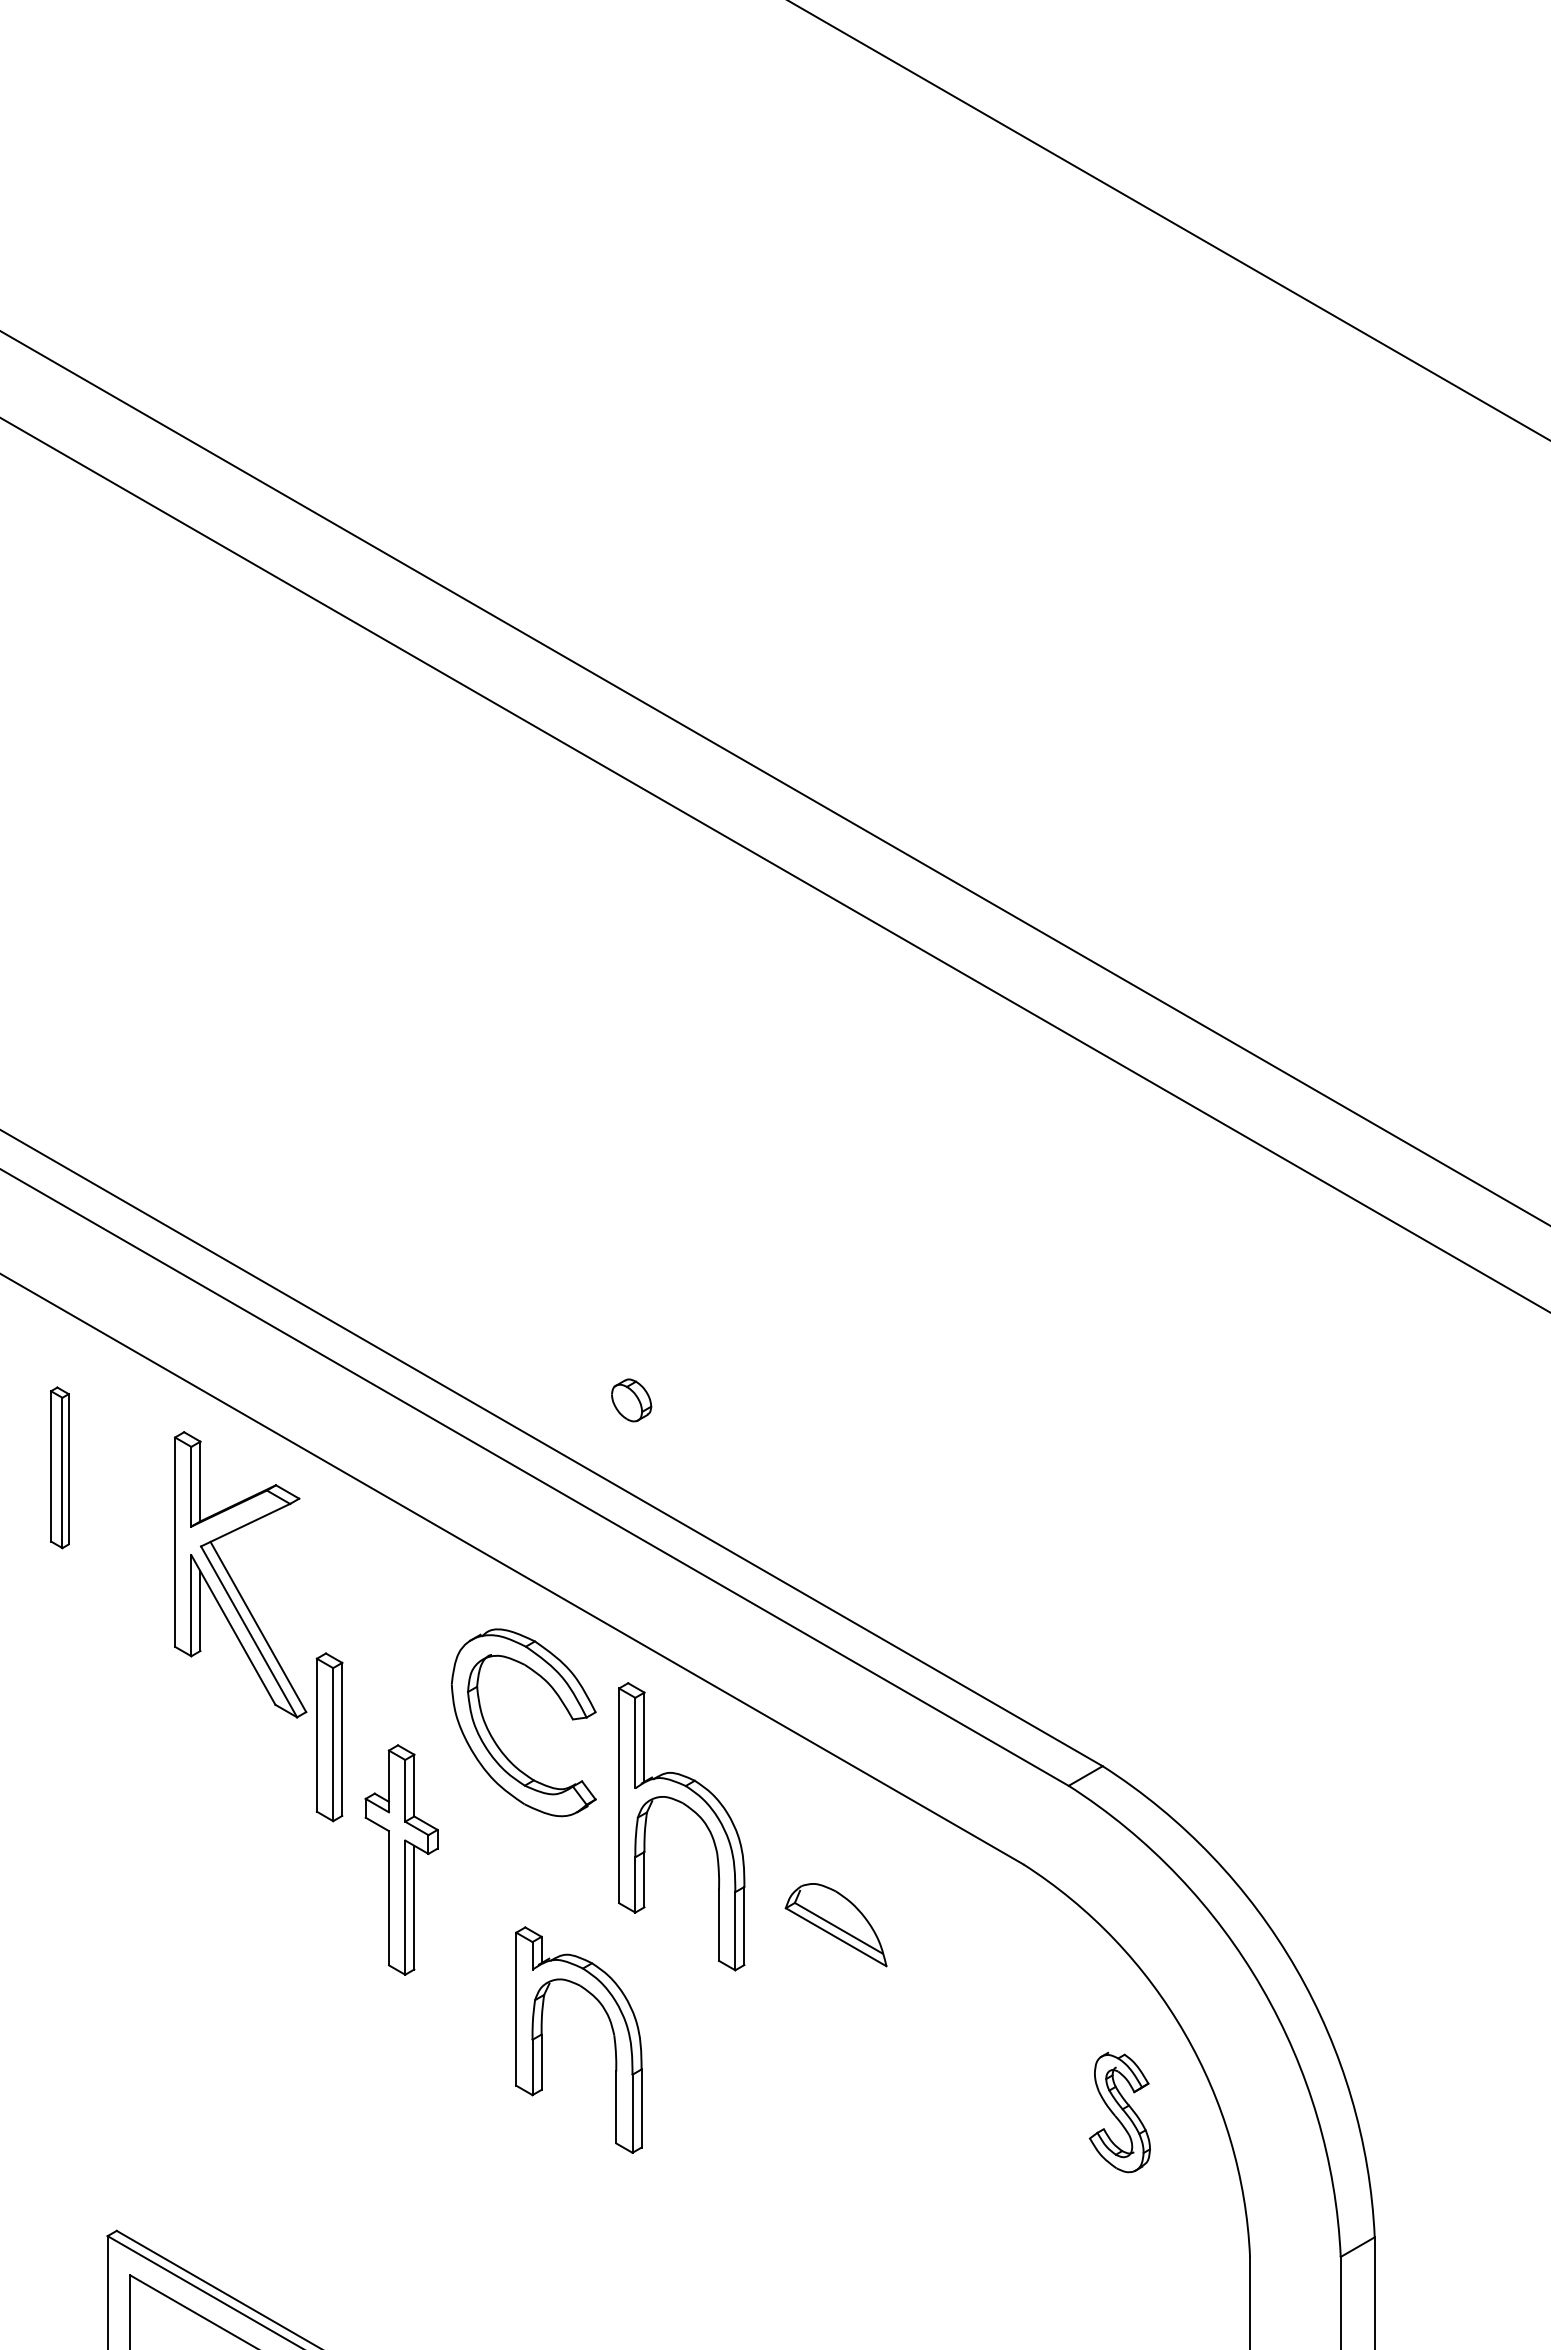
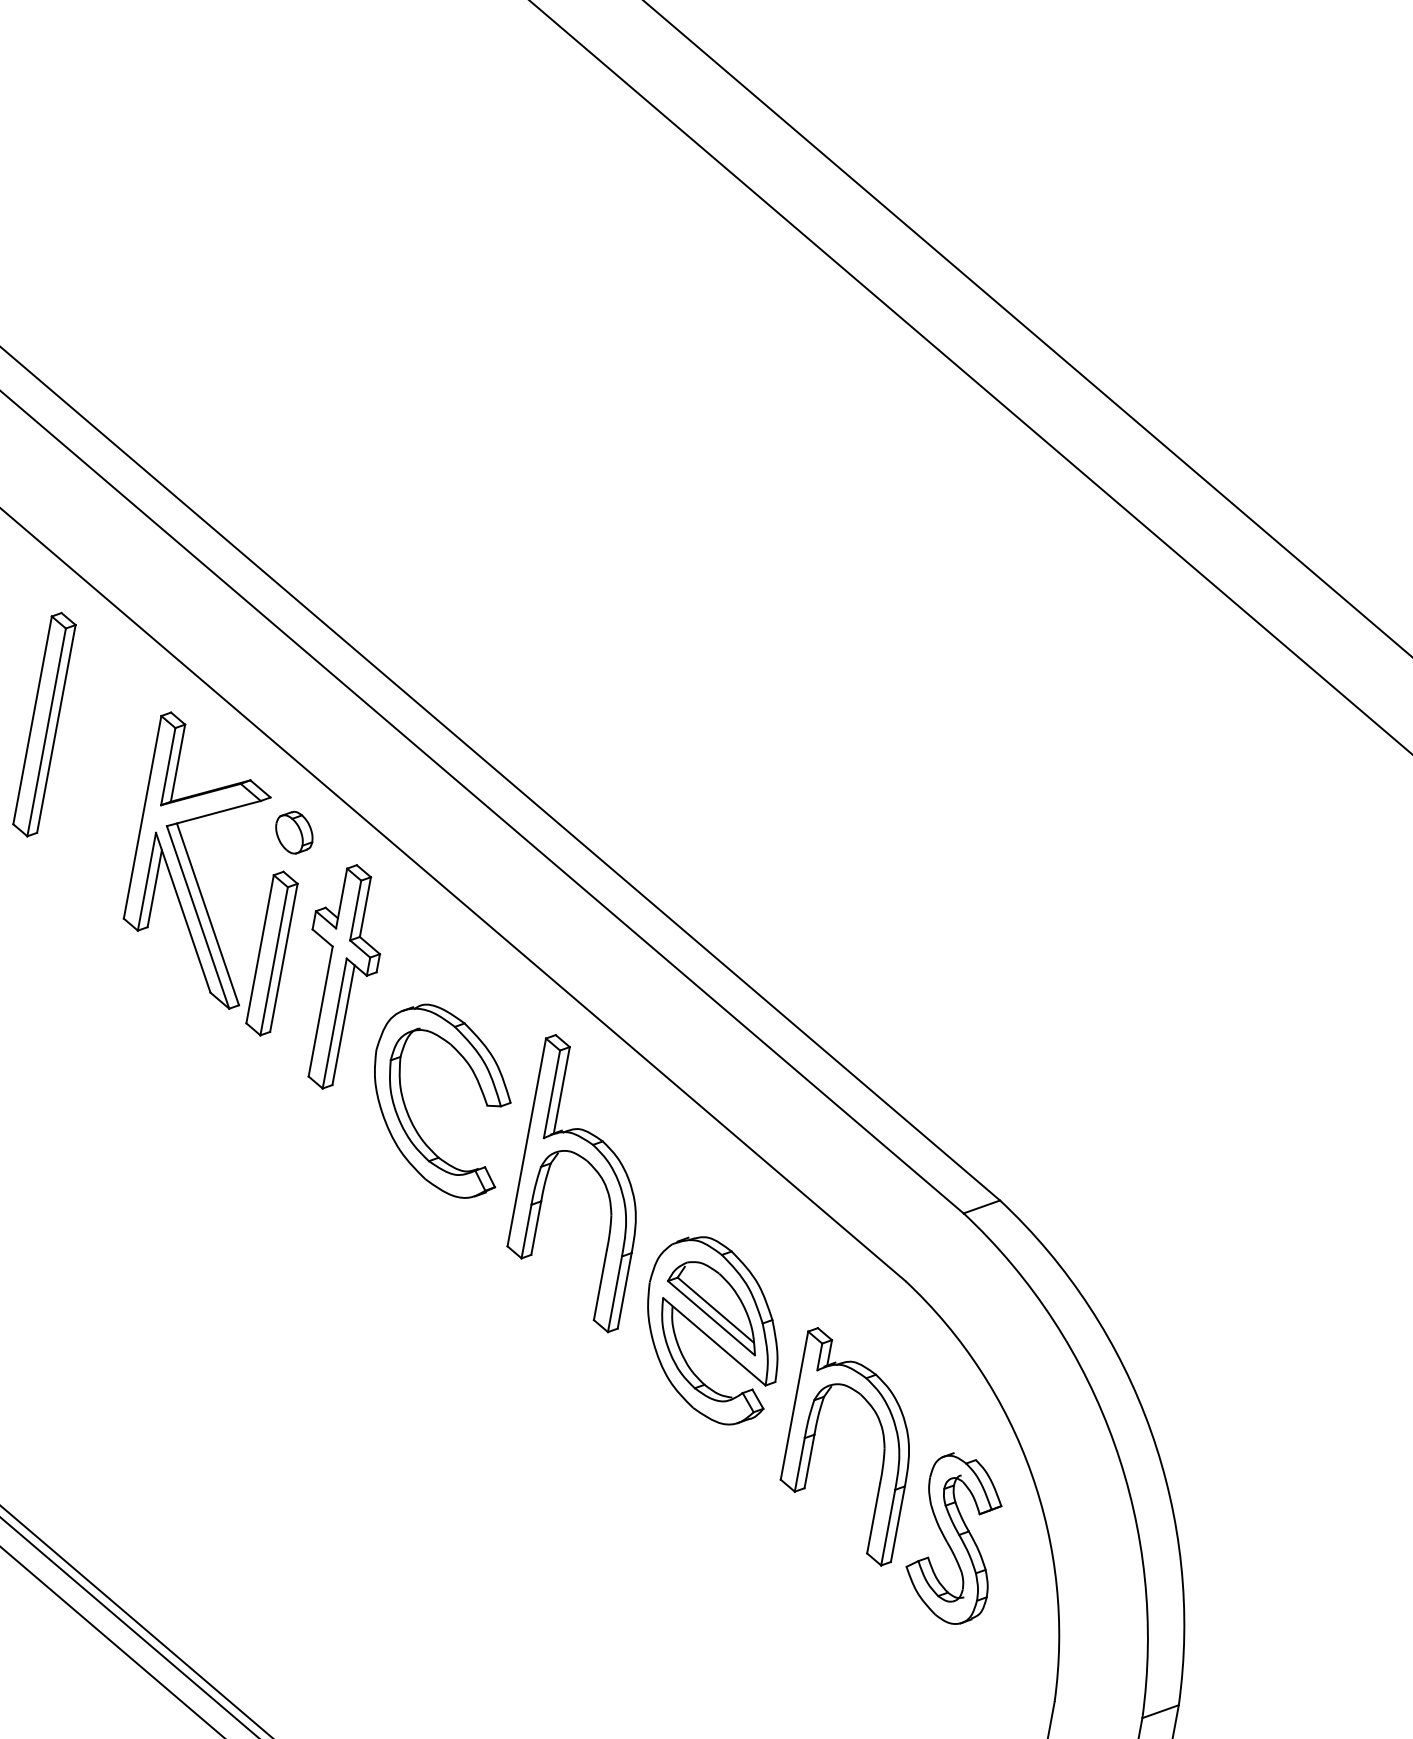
part: (631, 1400) -> (294, 832), moved
part: (59, 1467) -> (44, 724), size x1.43
part: (329, 1737) -> (271, 953), moved
part: (493, 1737) -> (407, 1108), moved
part: (401, 1859) -> (339, 976), moved
part: (839, 1948) -> (712, 1329), added
part: (611, 2029) -> (882, 1442), moved
part: (1119, 2112) -> (954, 1538), size x1.43

